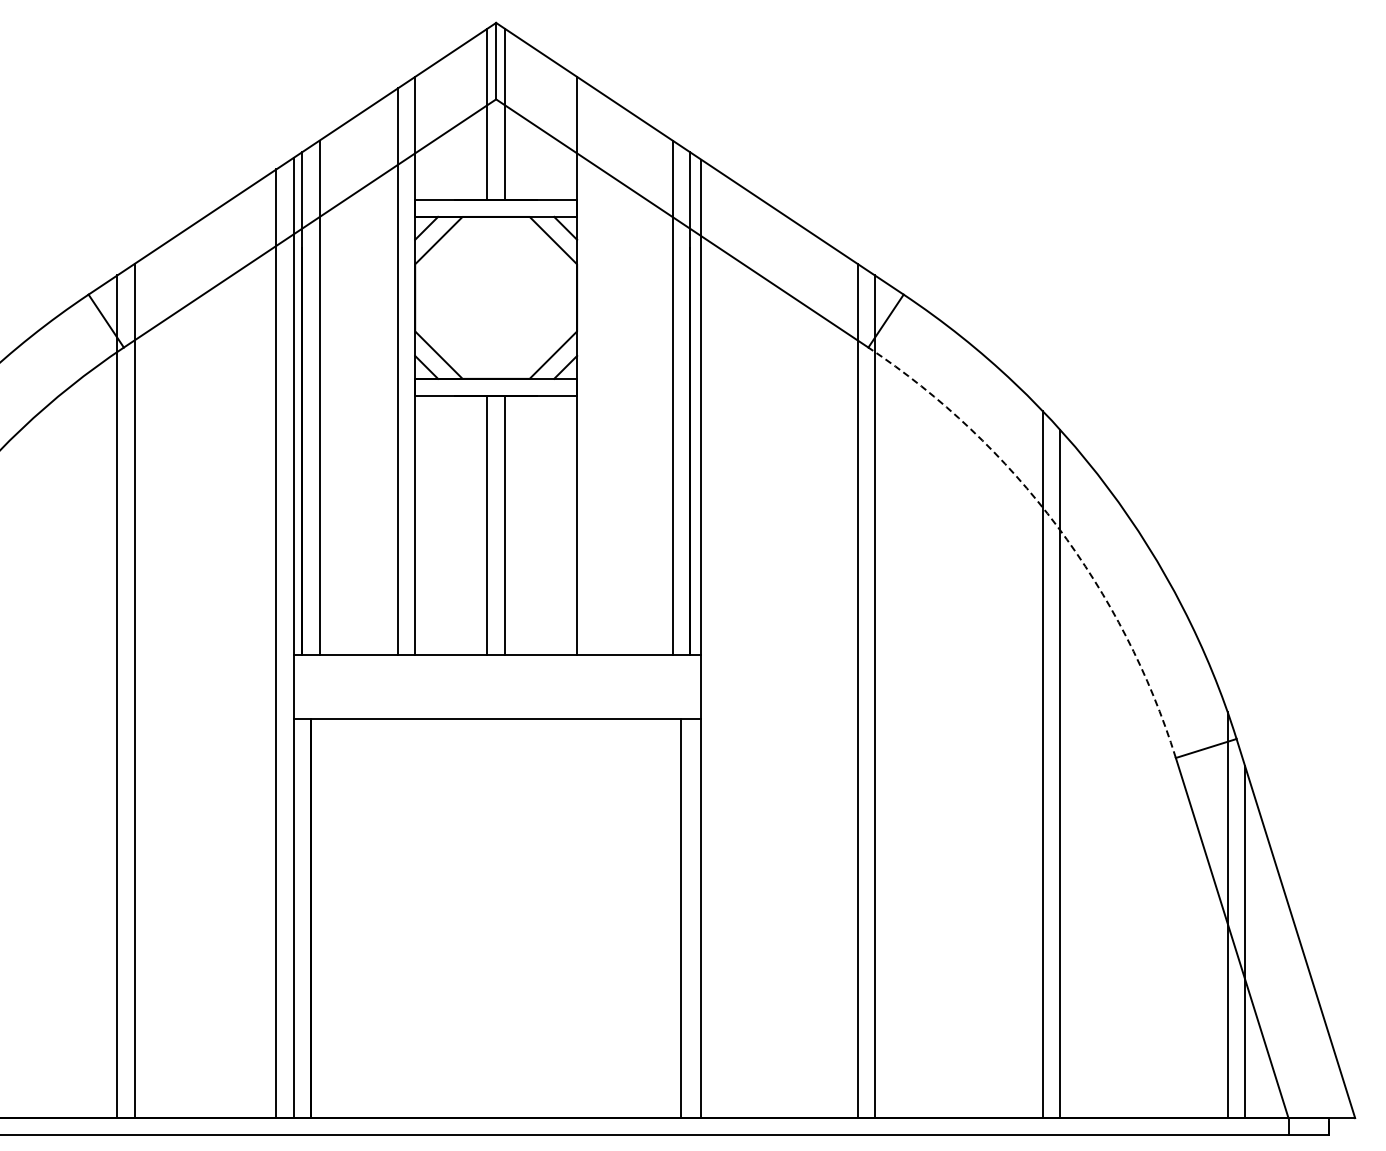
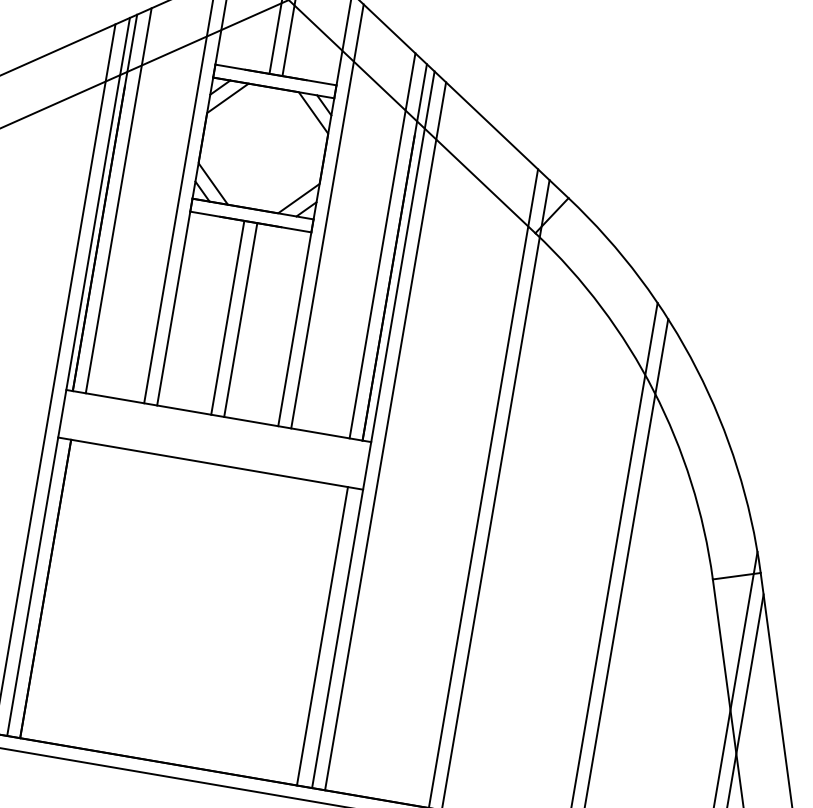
line: (594, 371) -> (327, 216), added
arc: (1057, 526) -> (653, 391), dashed -> solid
line: (718, 644) -> (385, 436), added

